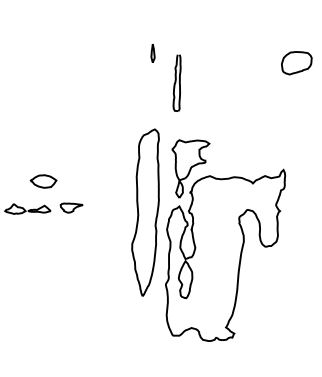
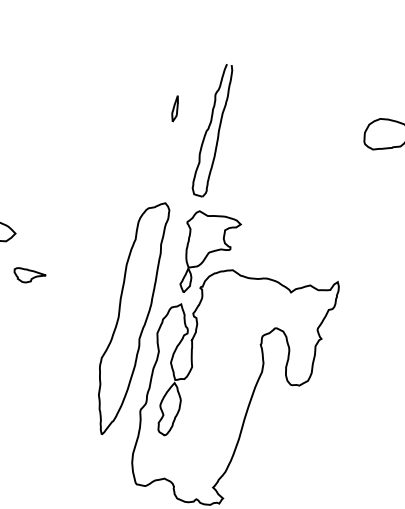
part: (152, 53) -> (174, 108), moved
part: (176, 82) -> (211, 129), size x1.67
part: (145, 212) -> (129, 317), moved

